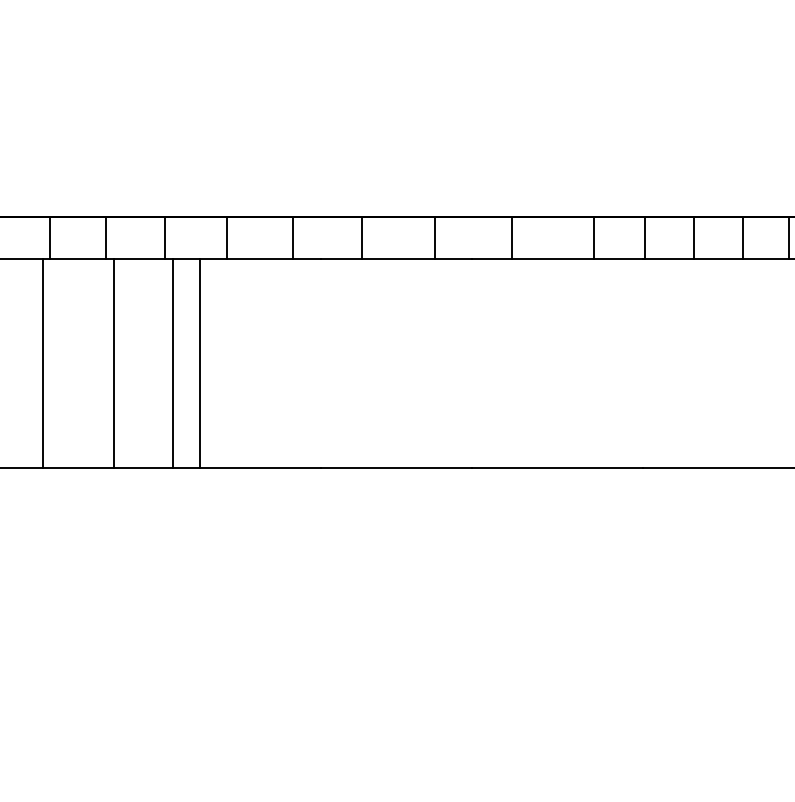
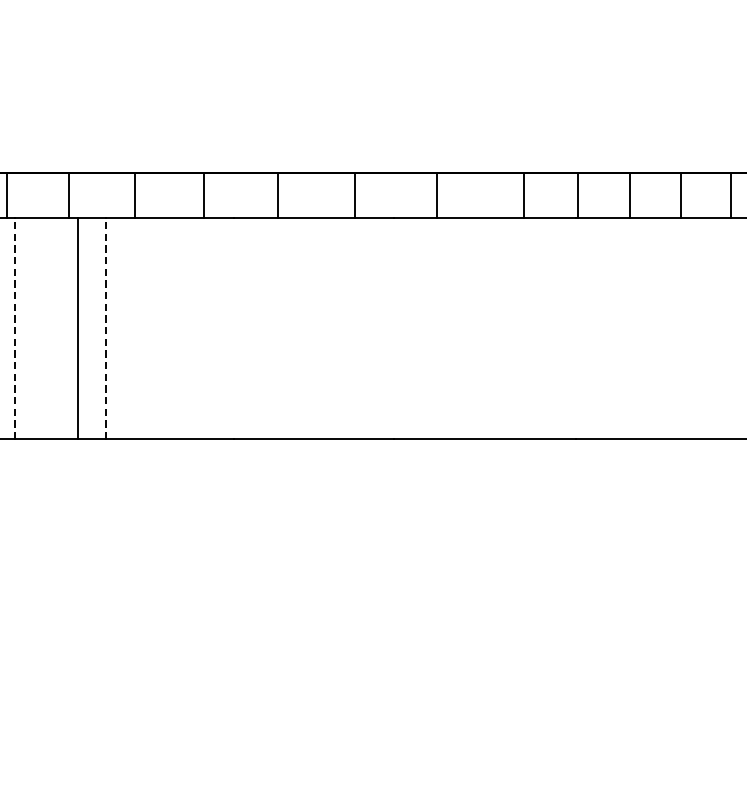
line: (114, 363) -> (15, 328), solid -> dashed
line: (199, 363) -> (105, 328), solid -> dashed

